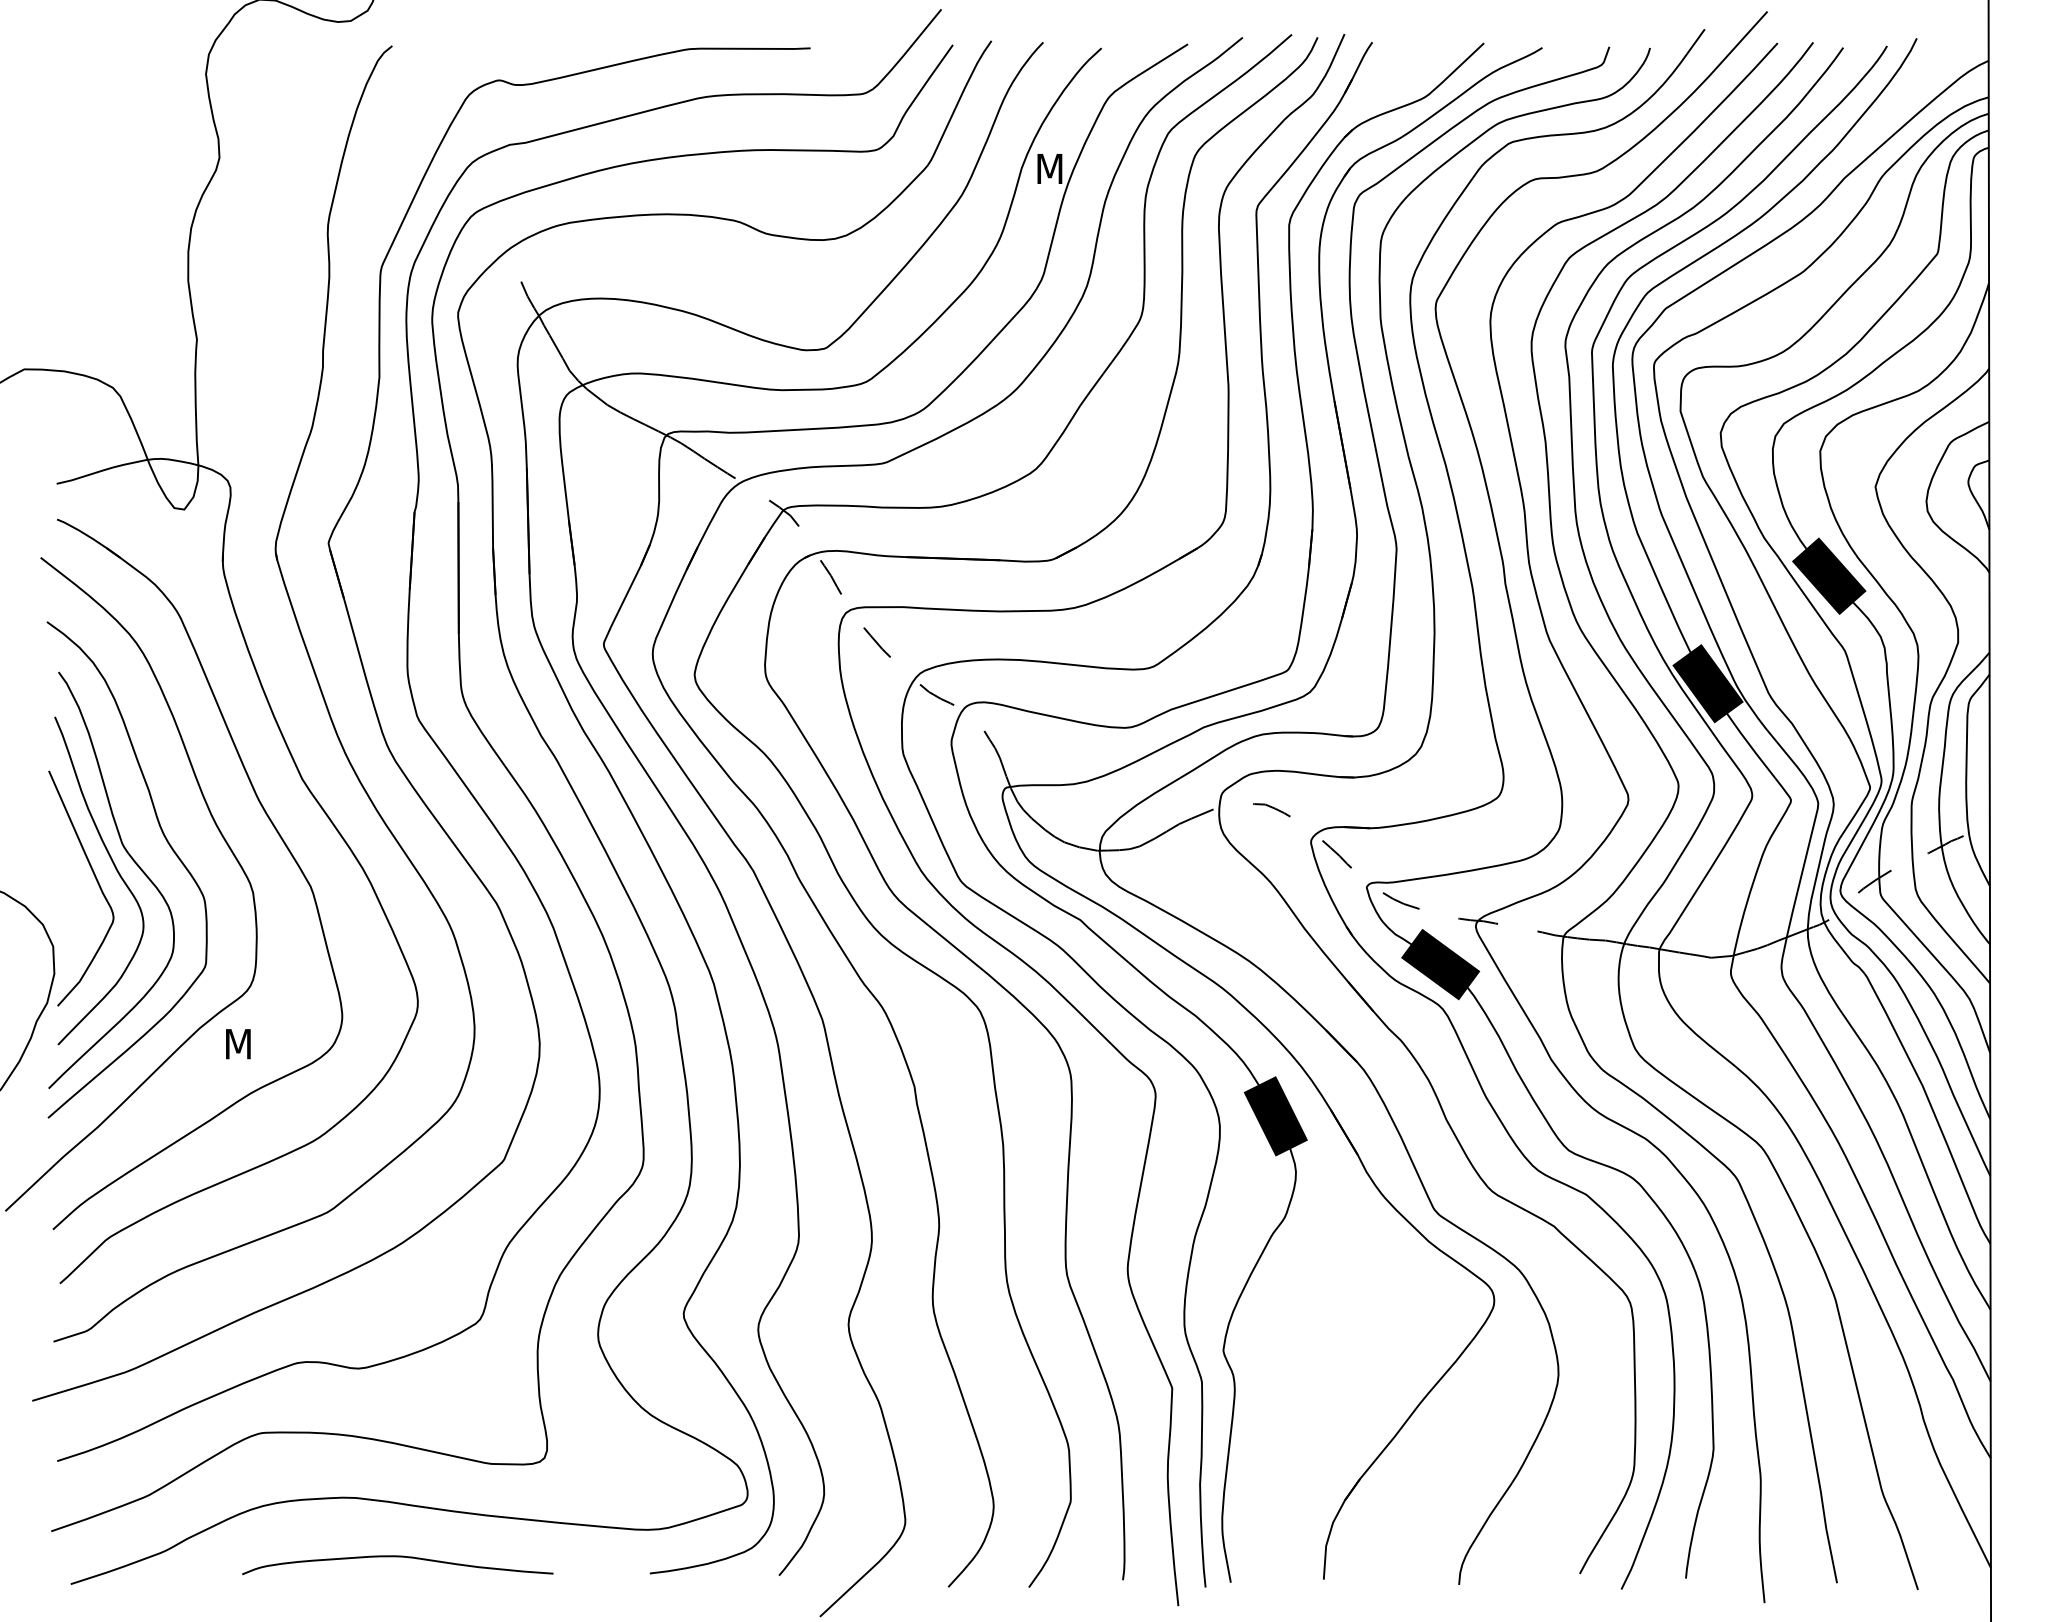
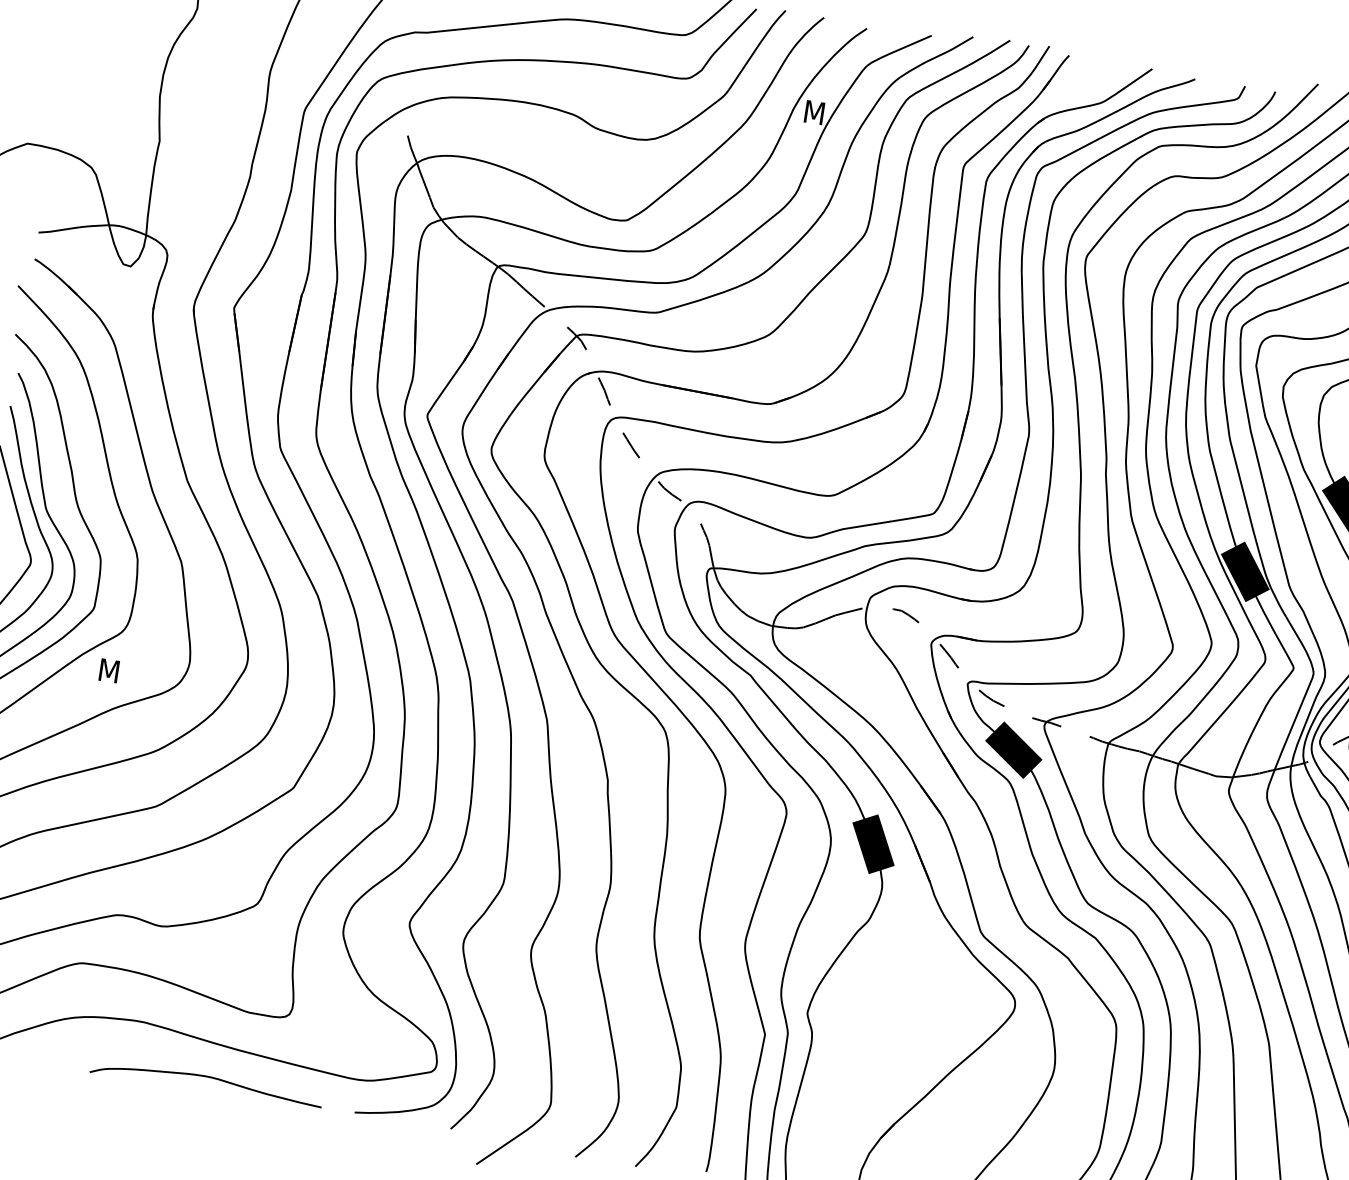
curve: (397, 1557) -> (207, 1077), moved

